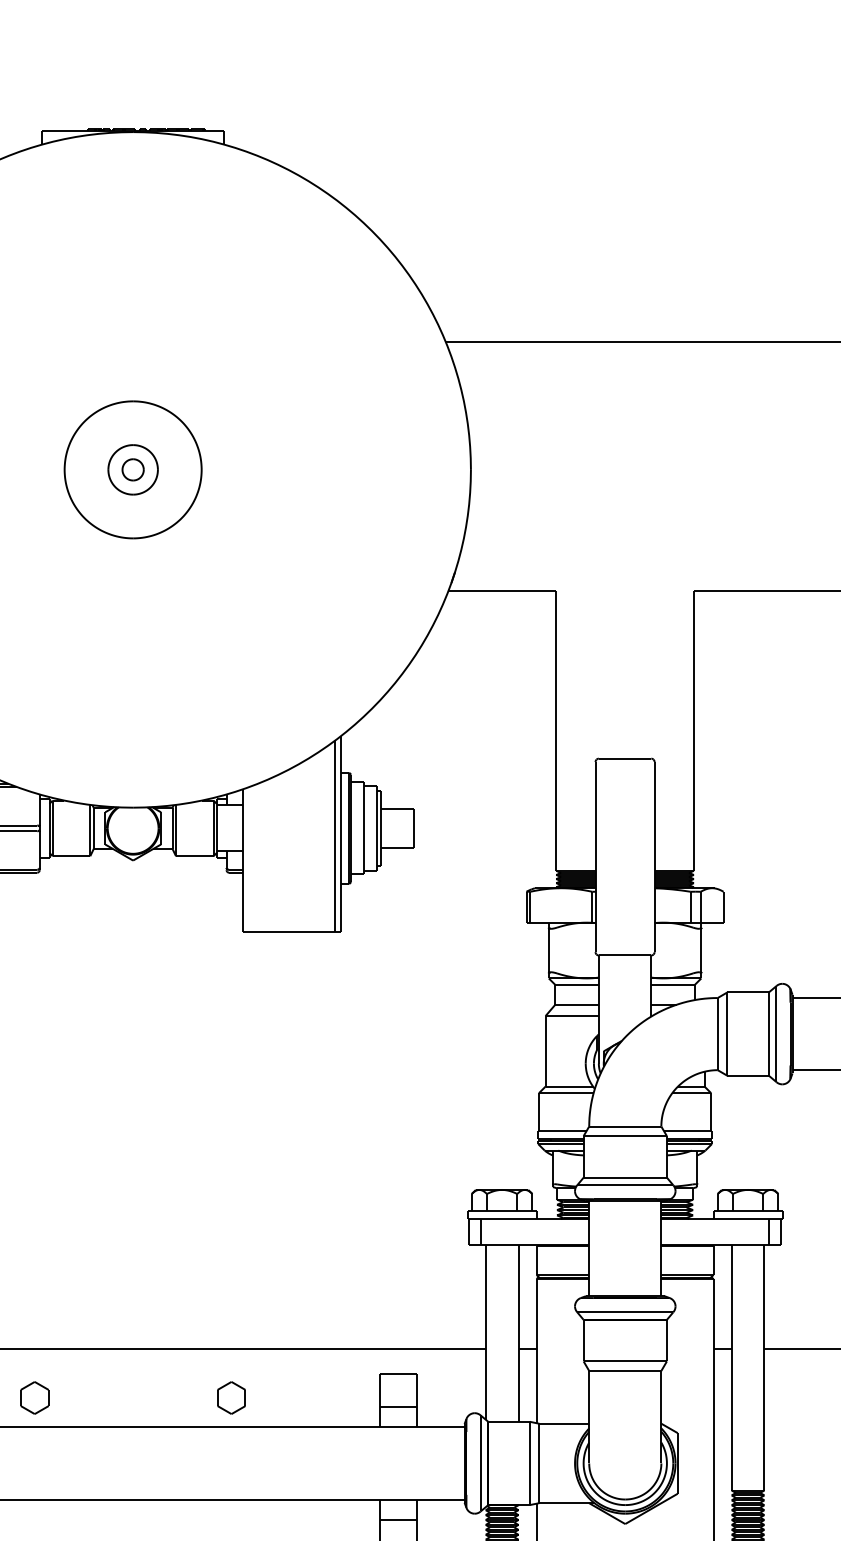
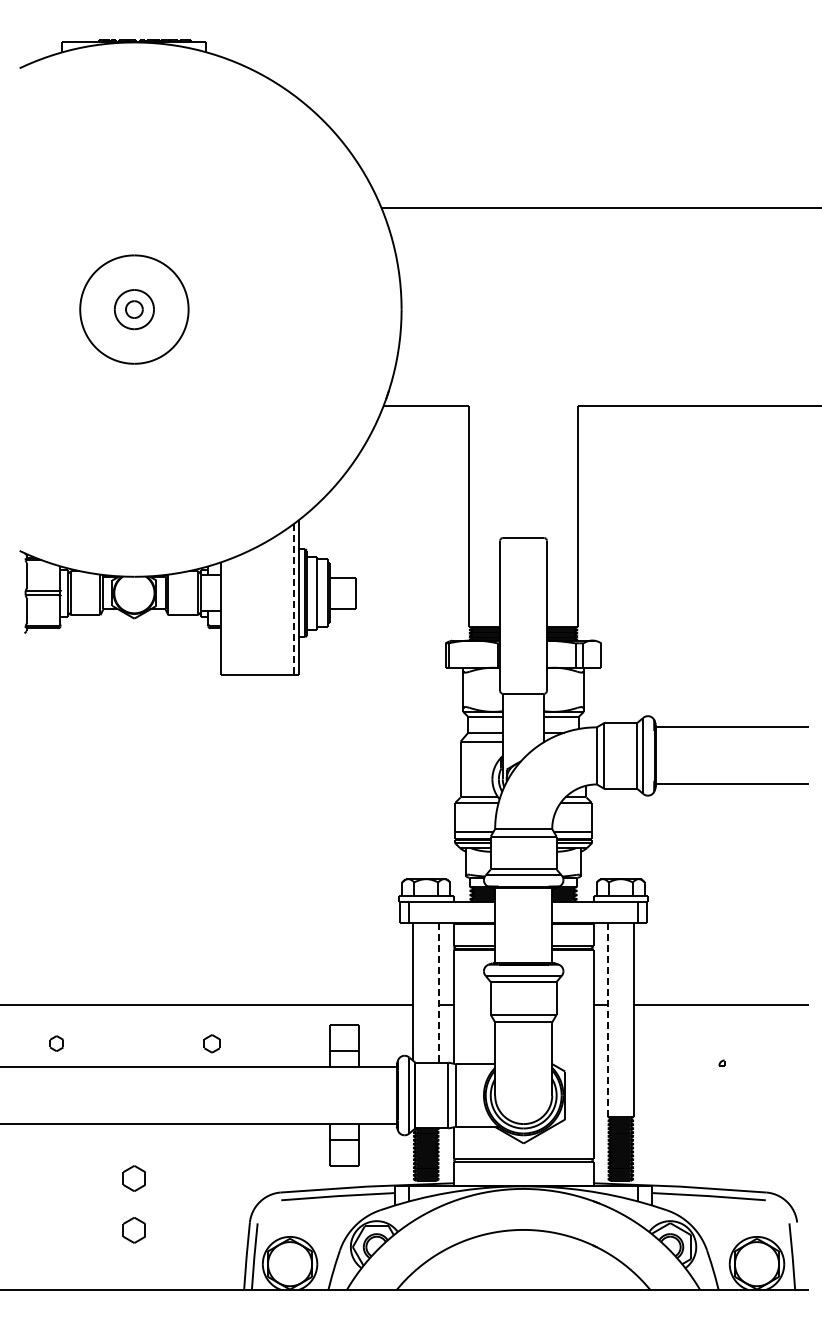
line: (334, 836) -> (293, 599), solid -> dashed
line: (518, 1333) -> (439, 992), solid -> dashed
line: (731, 1367) -> (607, 1019), solid -> dashed
part: (34, 1397) -> (56, 1043), size x0.6
part: (230, 1397) -> (211, 1043), size x0.7

